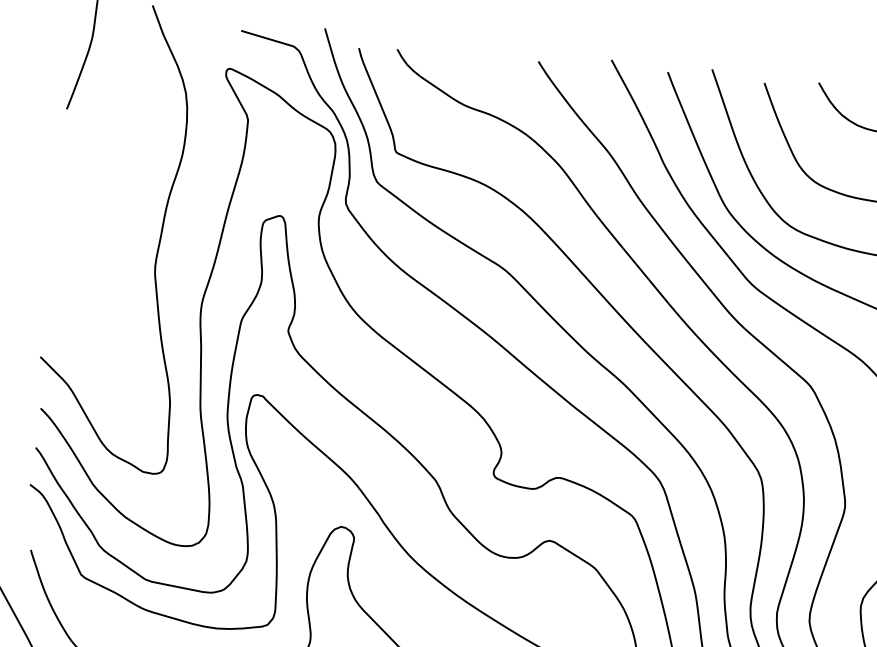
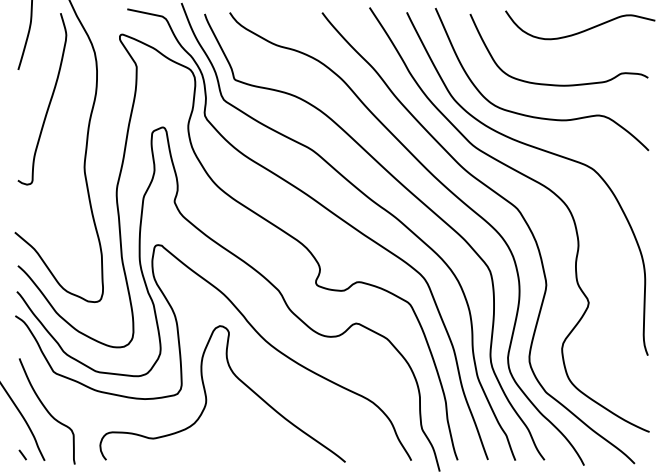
curve: (110, 159) -> (49, 100), added

